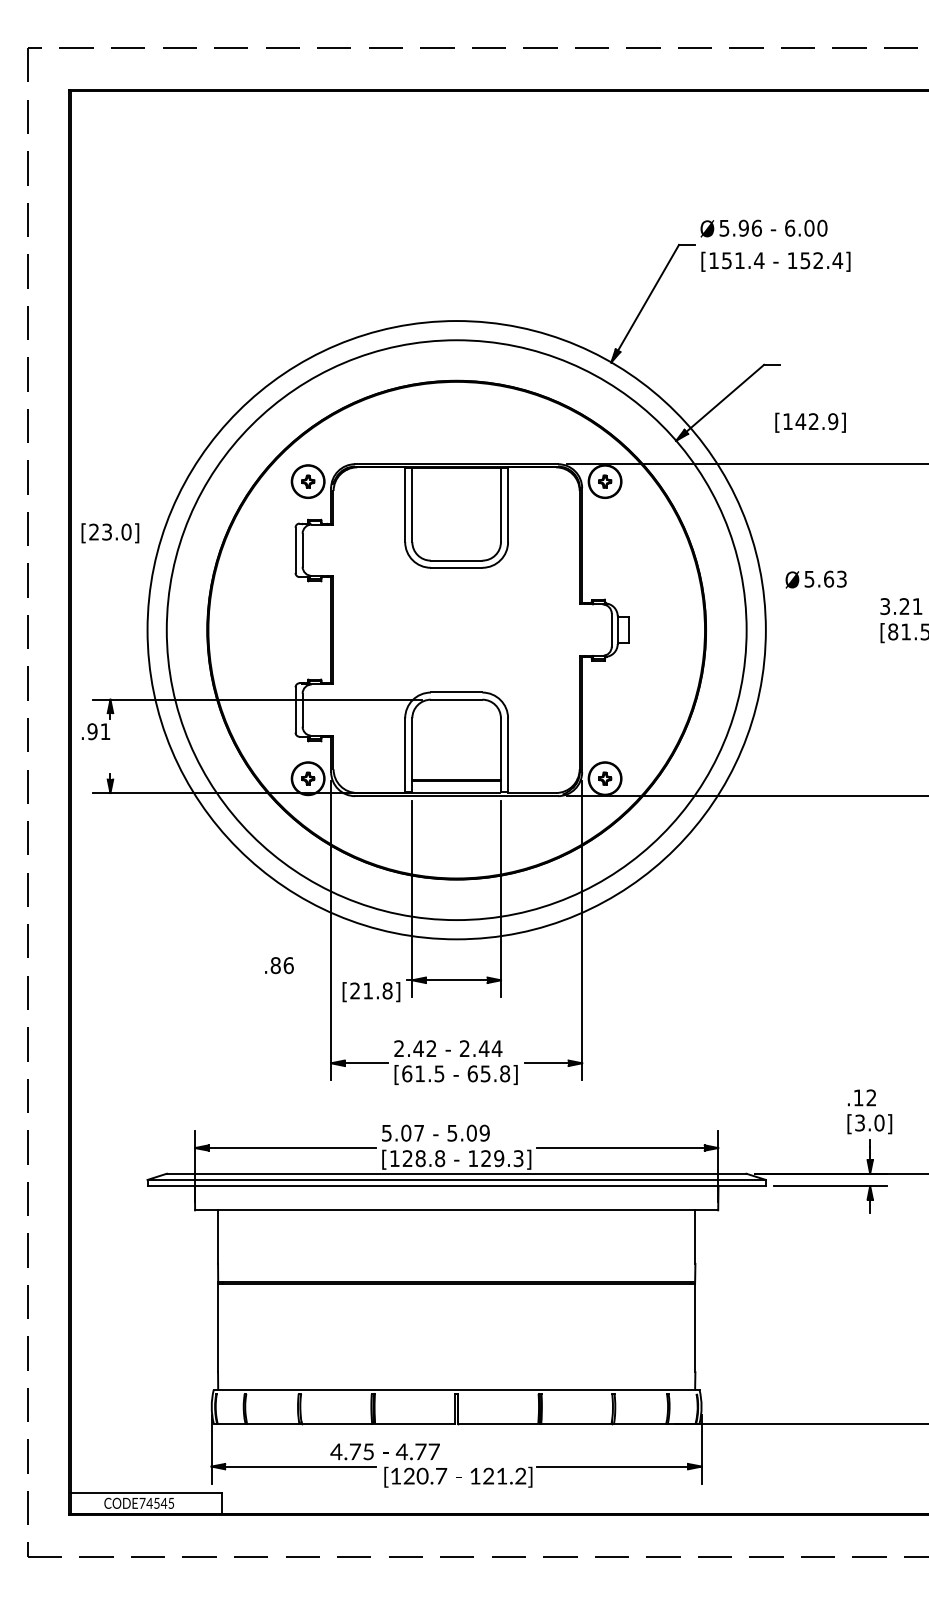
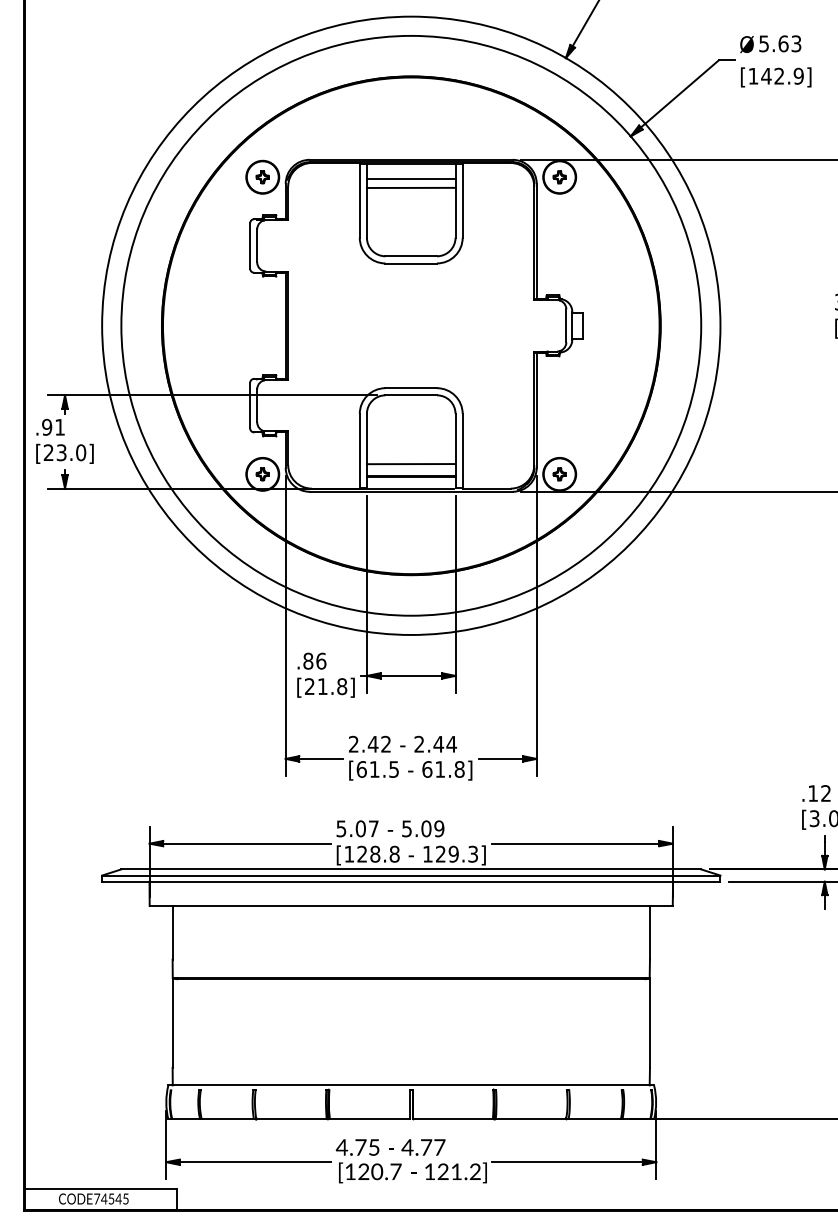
text: (810, 422) -> (776, 77), moved
line: (456, 482) -> (411, 178), added
line: (456, 492) -> (411, 188), added
text: (110, 533) -> (65, 454), moved
text: (815, 579) -> (770, 44), moved
line: (456, 768) -> (411, 464), added
text: (279, 965) -> (312, 661), moved
text: (485, 1073) -> (440, 769), 65.8] -> 61.8]
text: (384, 1451) -> (390, 1147), moved

